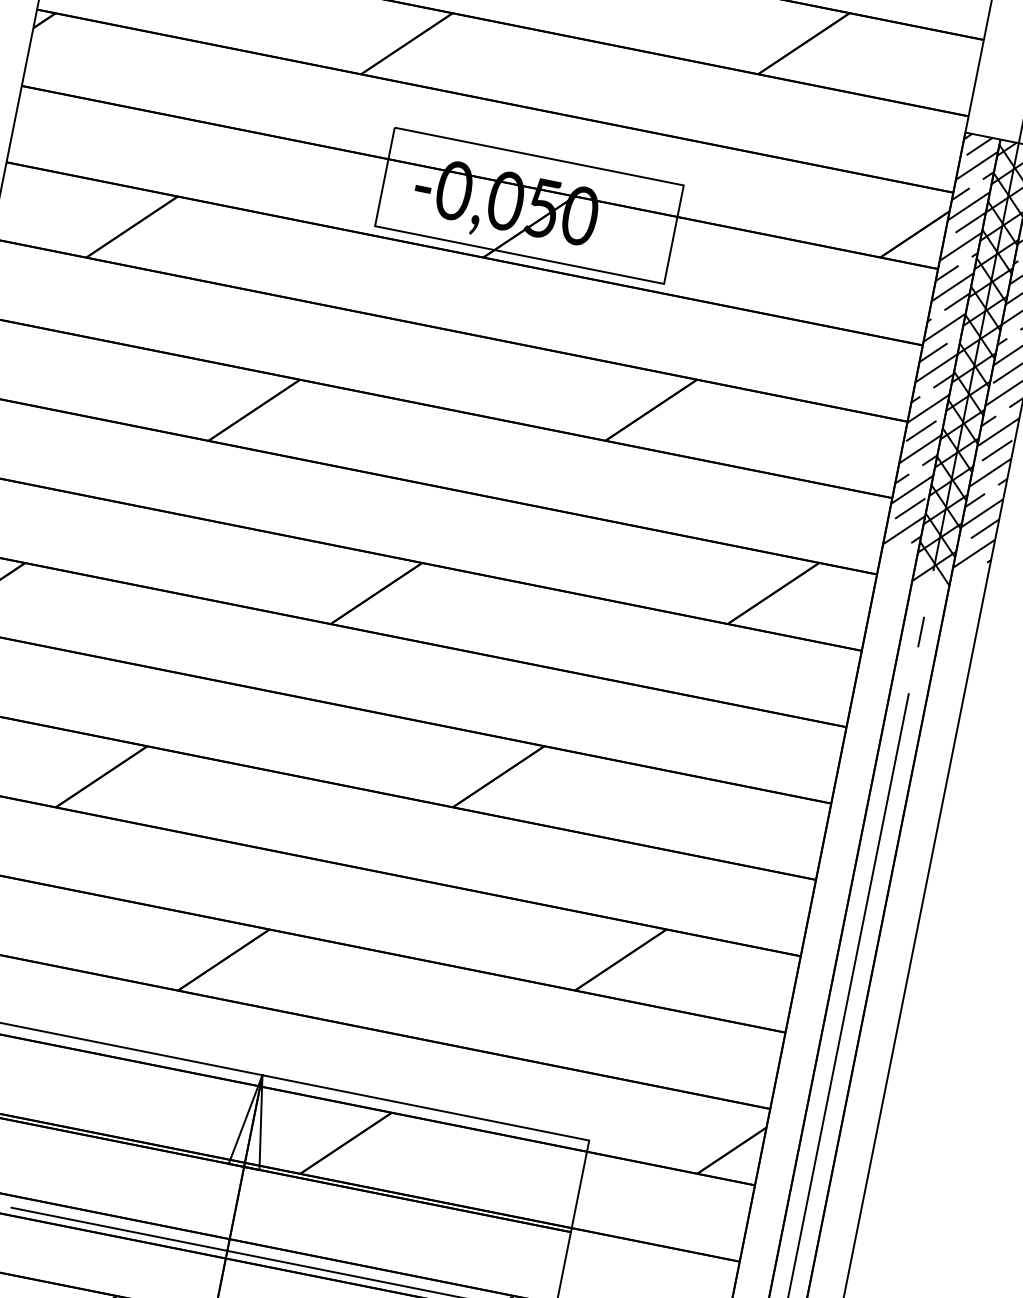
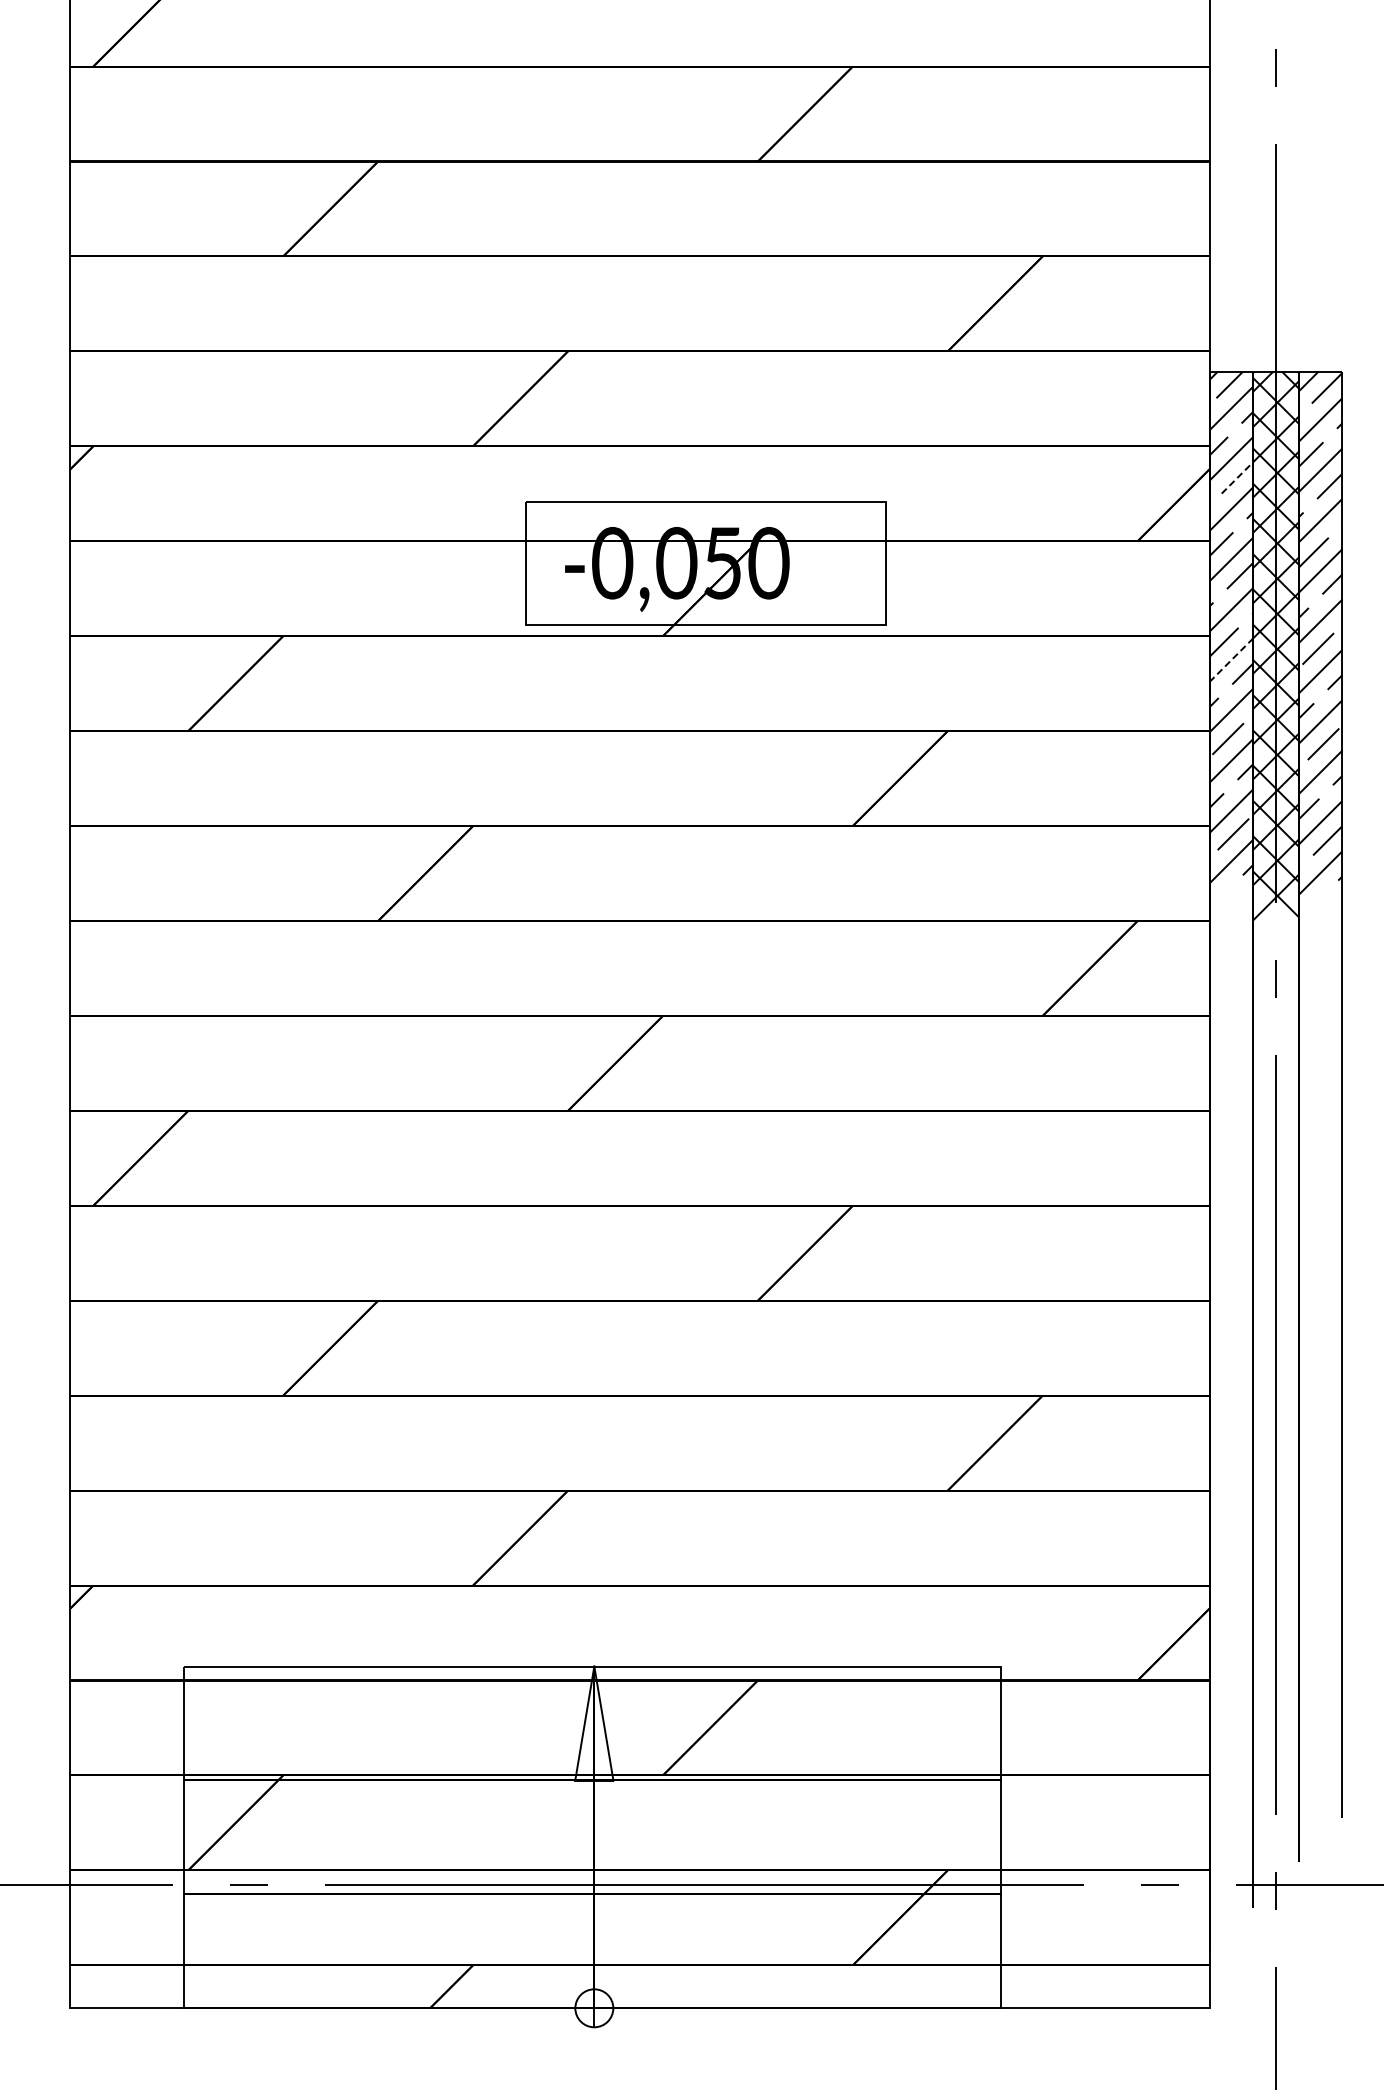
line: (970, 222) -> (1237, 477), solid -> dashed
line: (936, 368) -> (1231, 660), solid -> dashed

